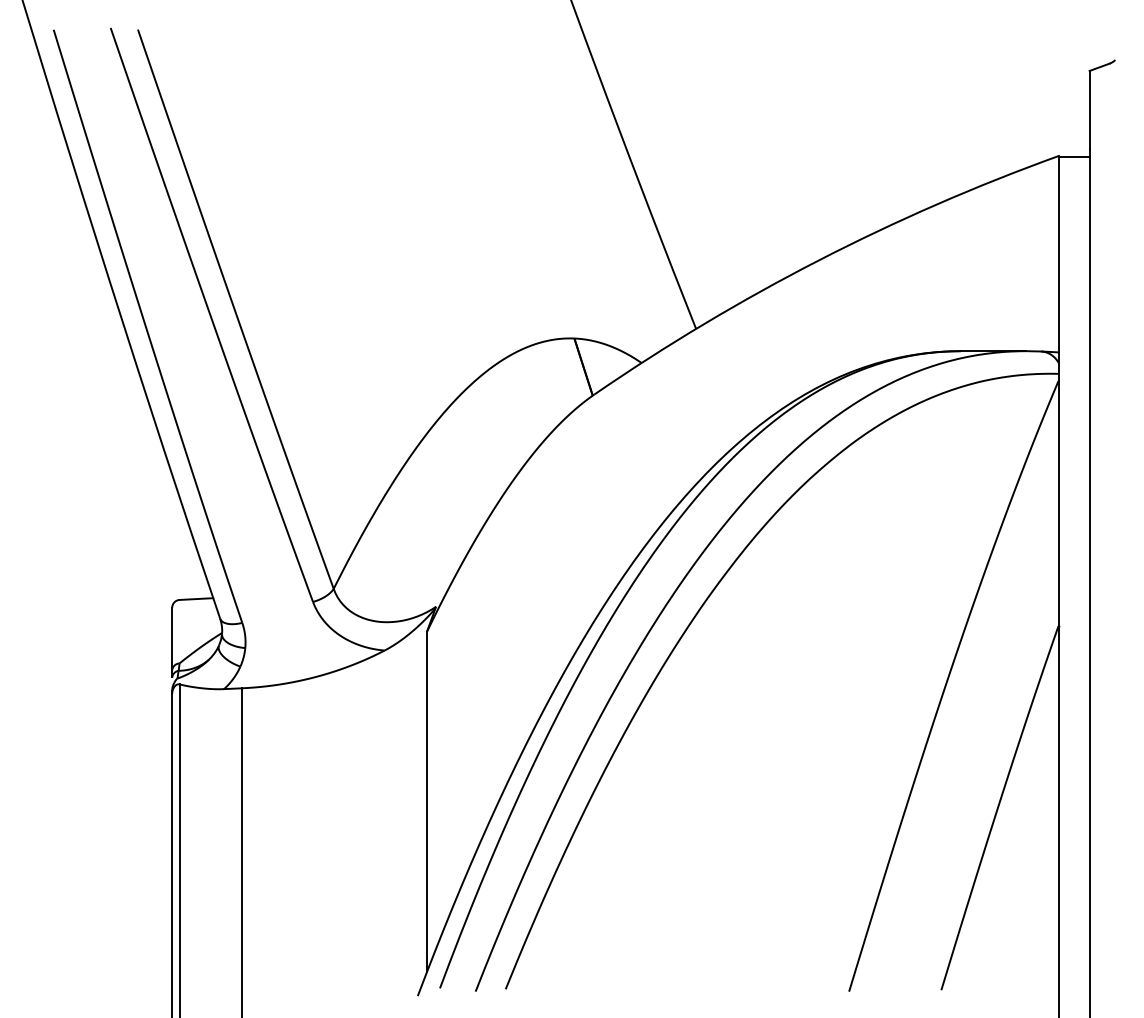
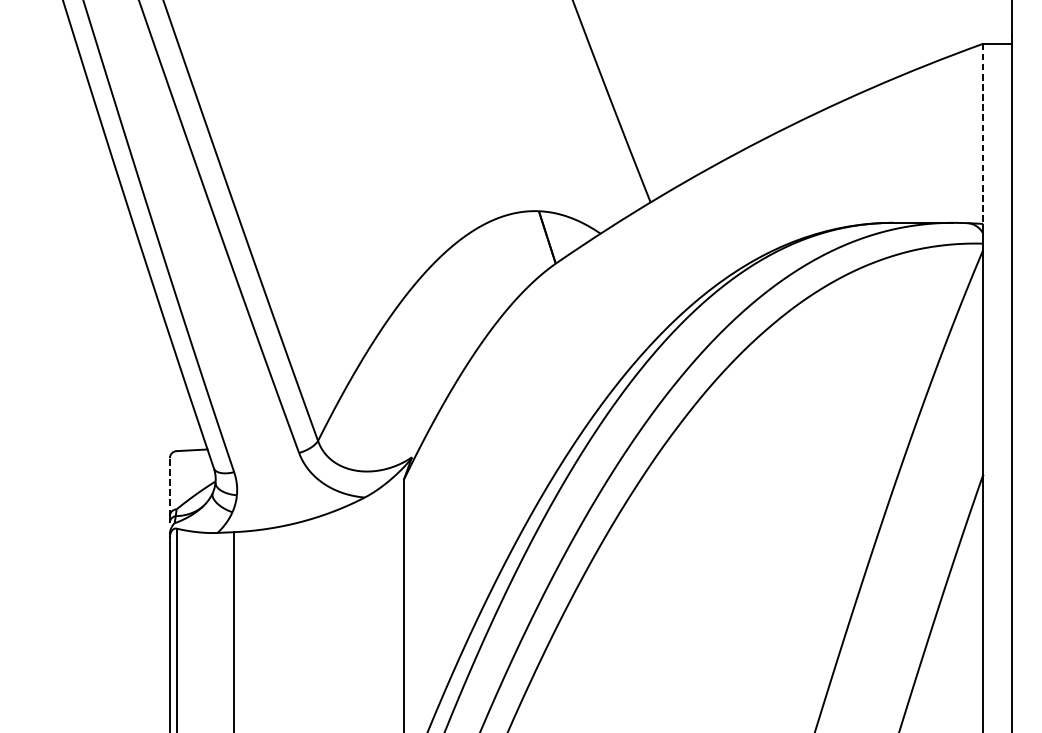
line: (1058, 254) -> (983, 134), solid -> dashed
line: (172, 638) -> (170, 486), solid -> dashed

